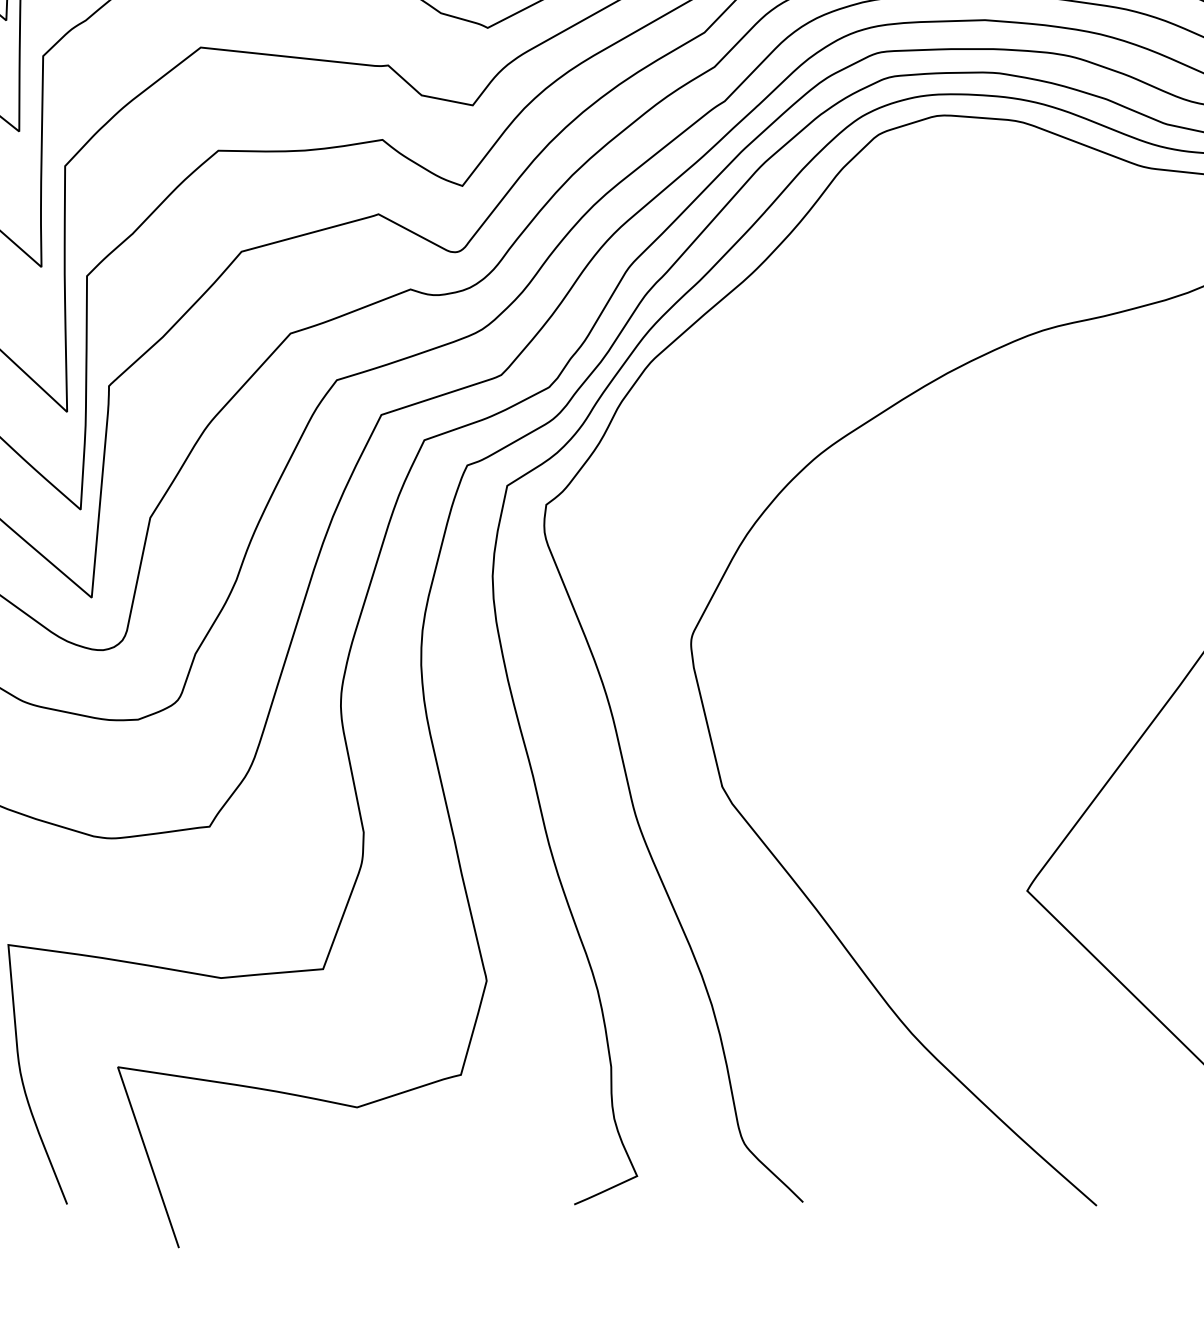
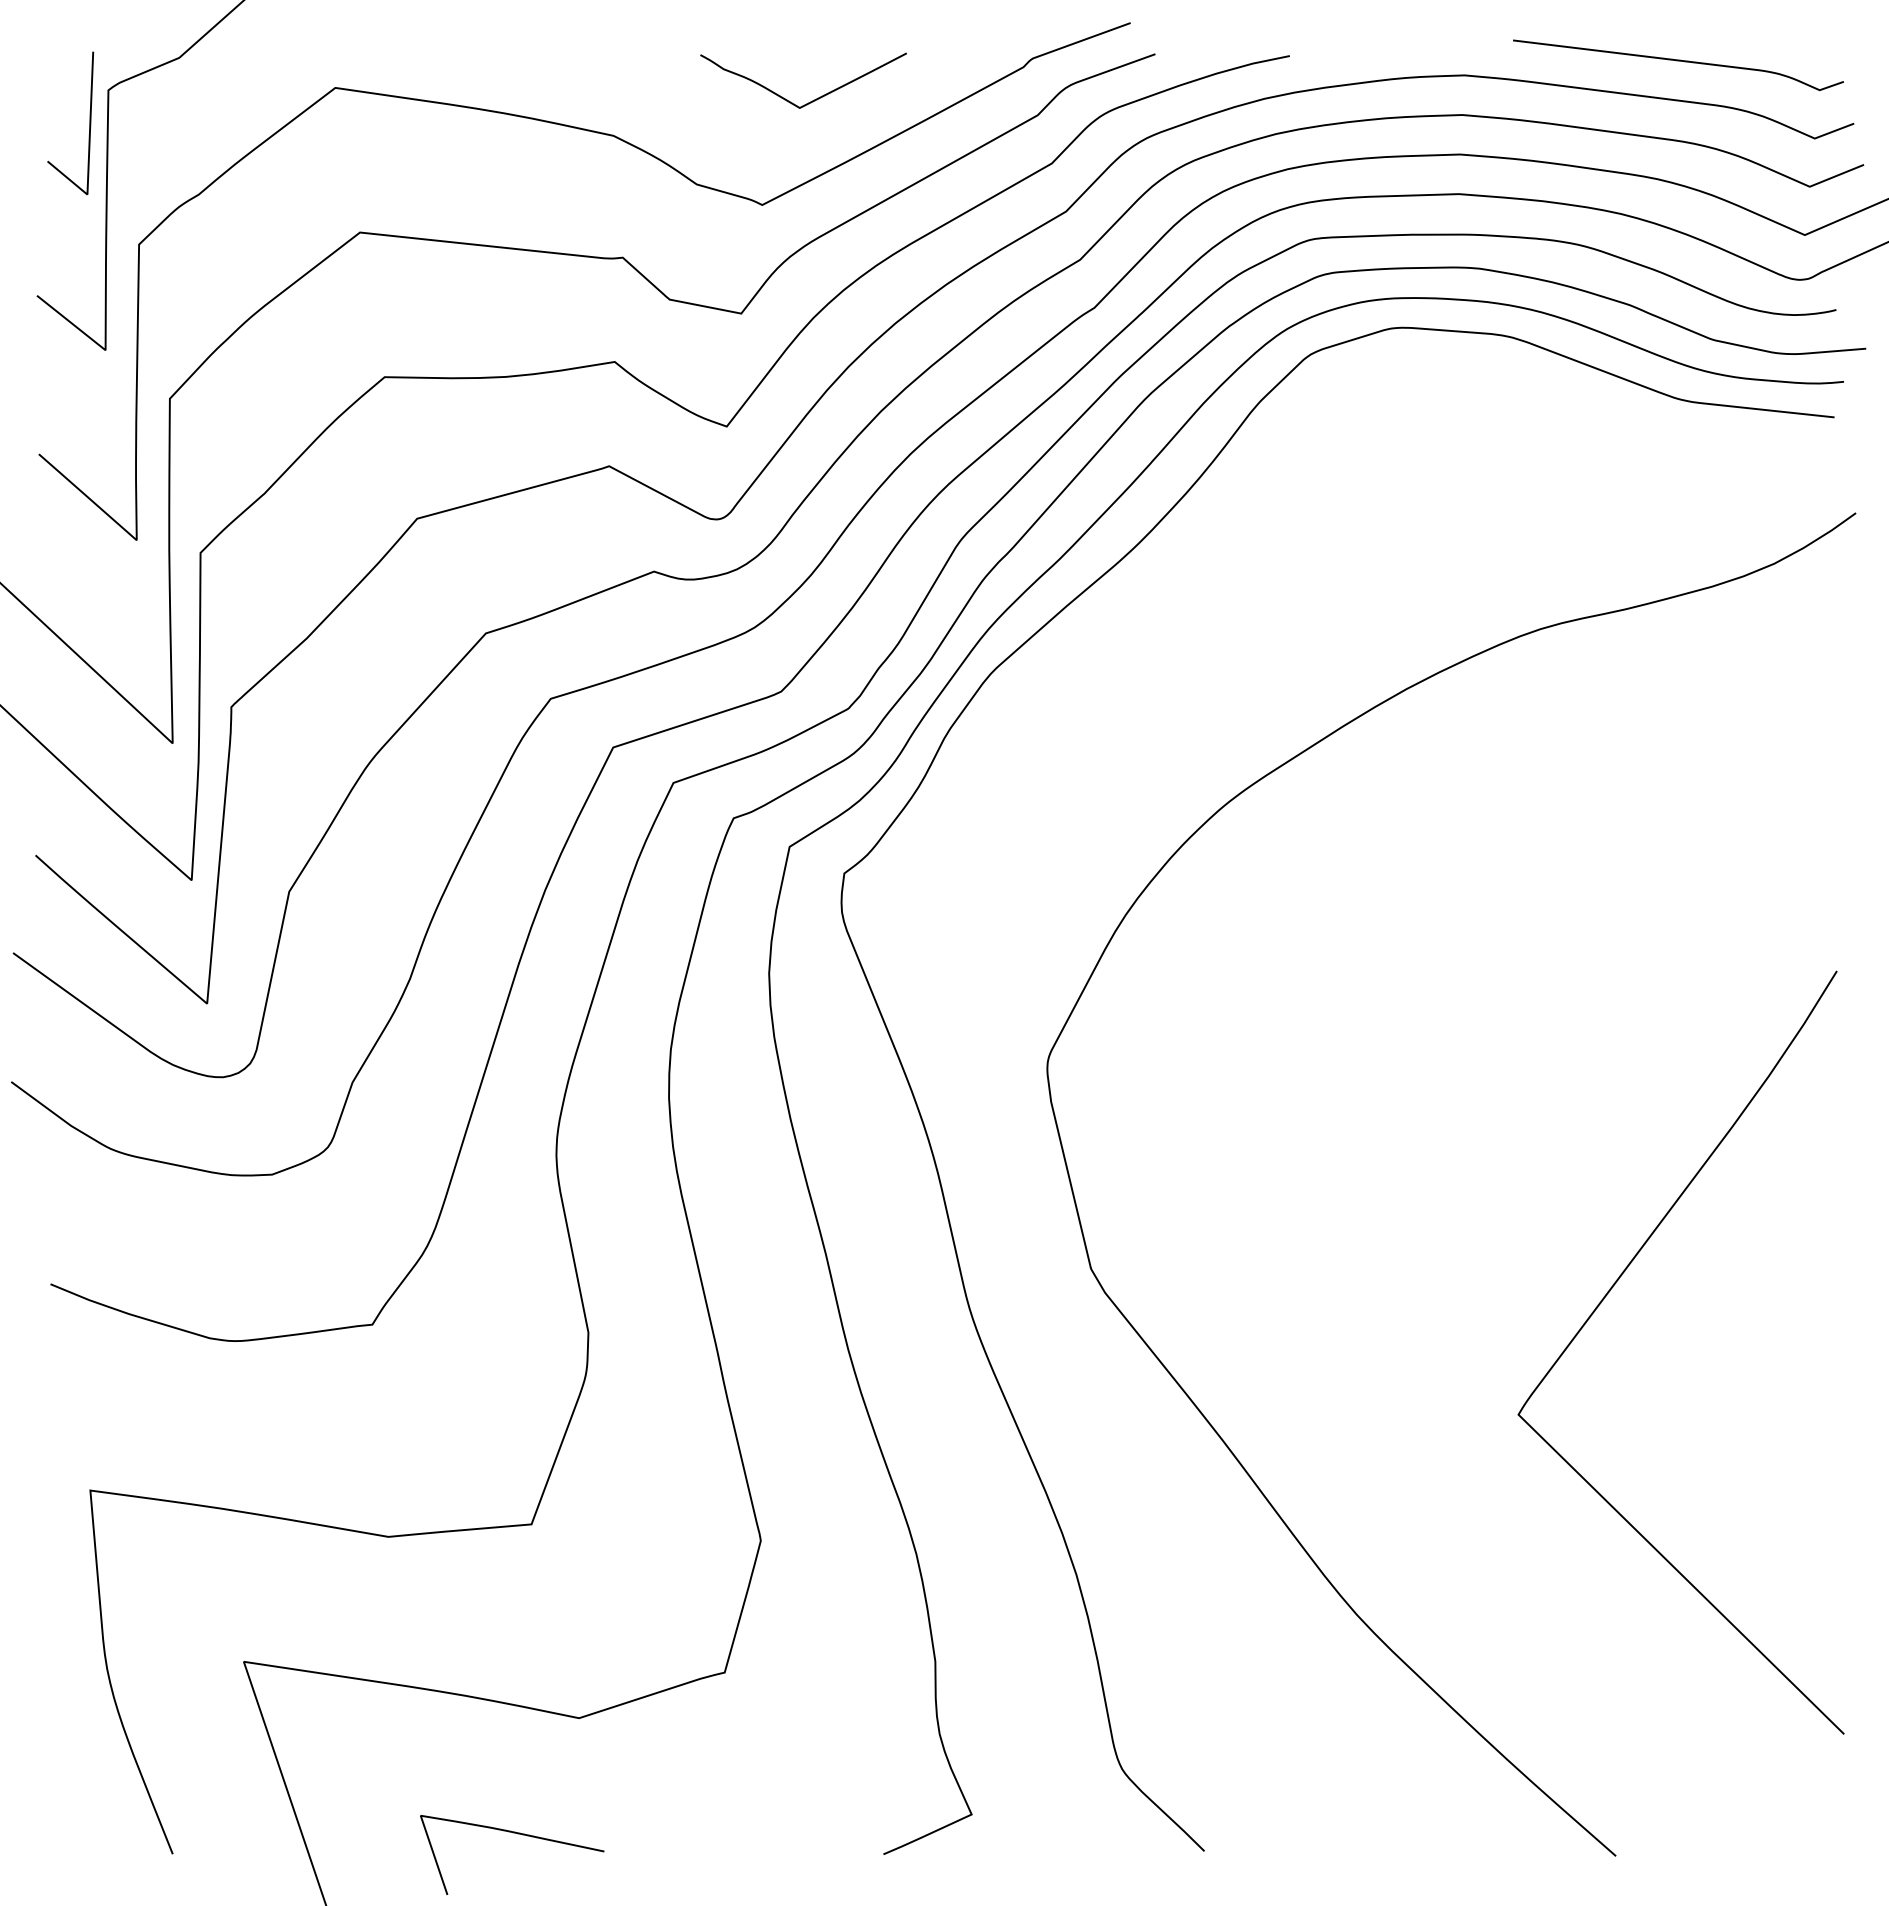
curve: (313, 1190) -> (517, 1834), added

